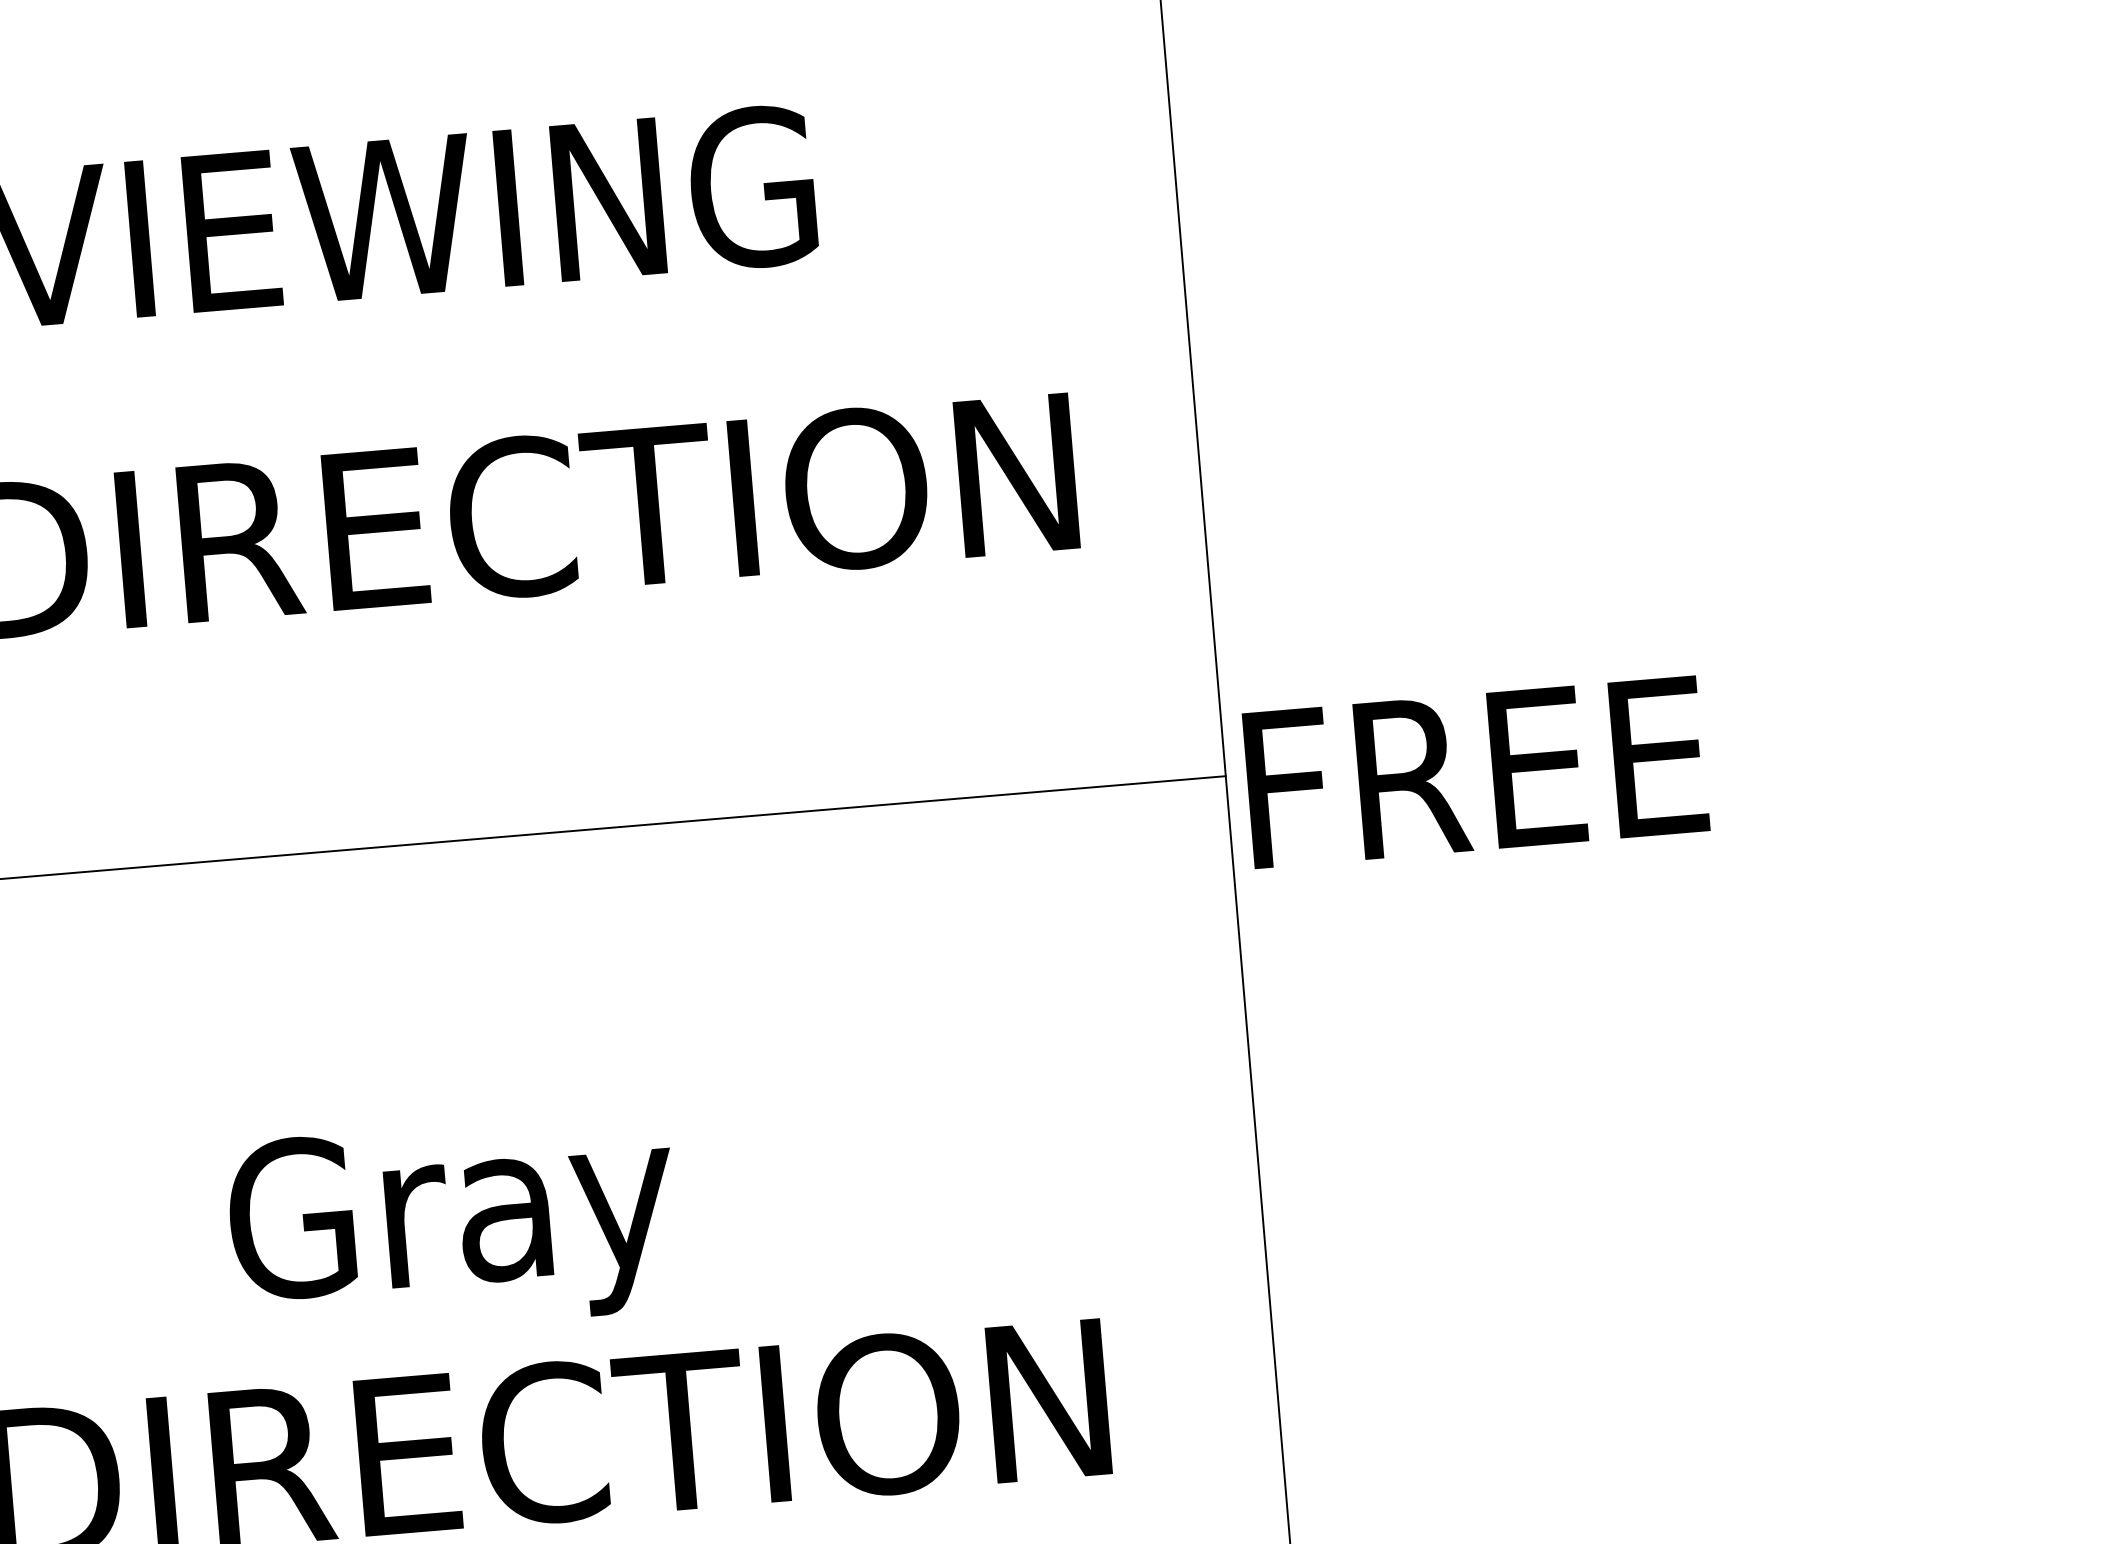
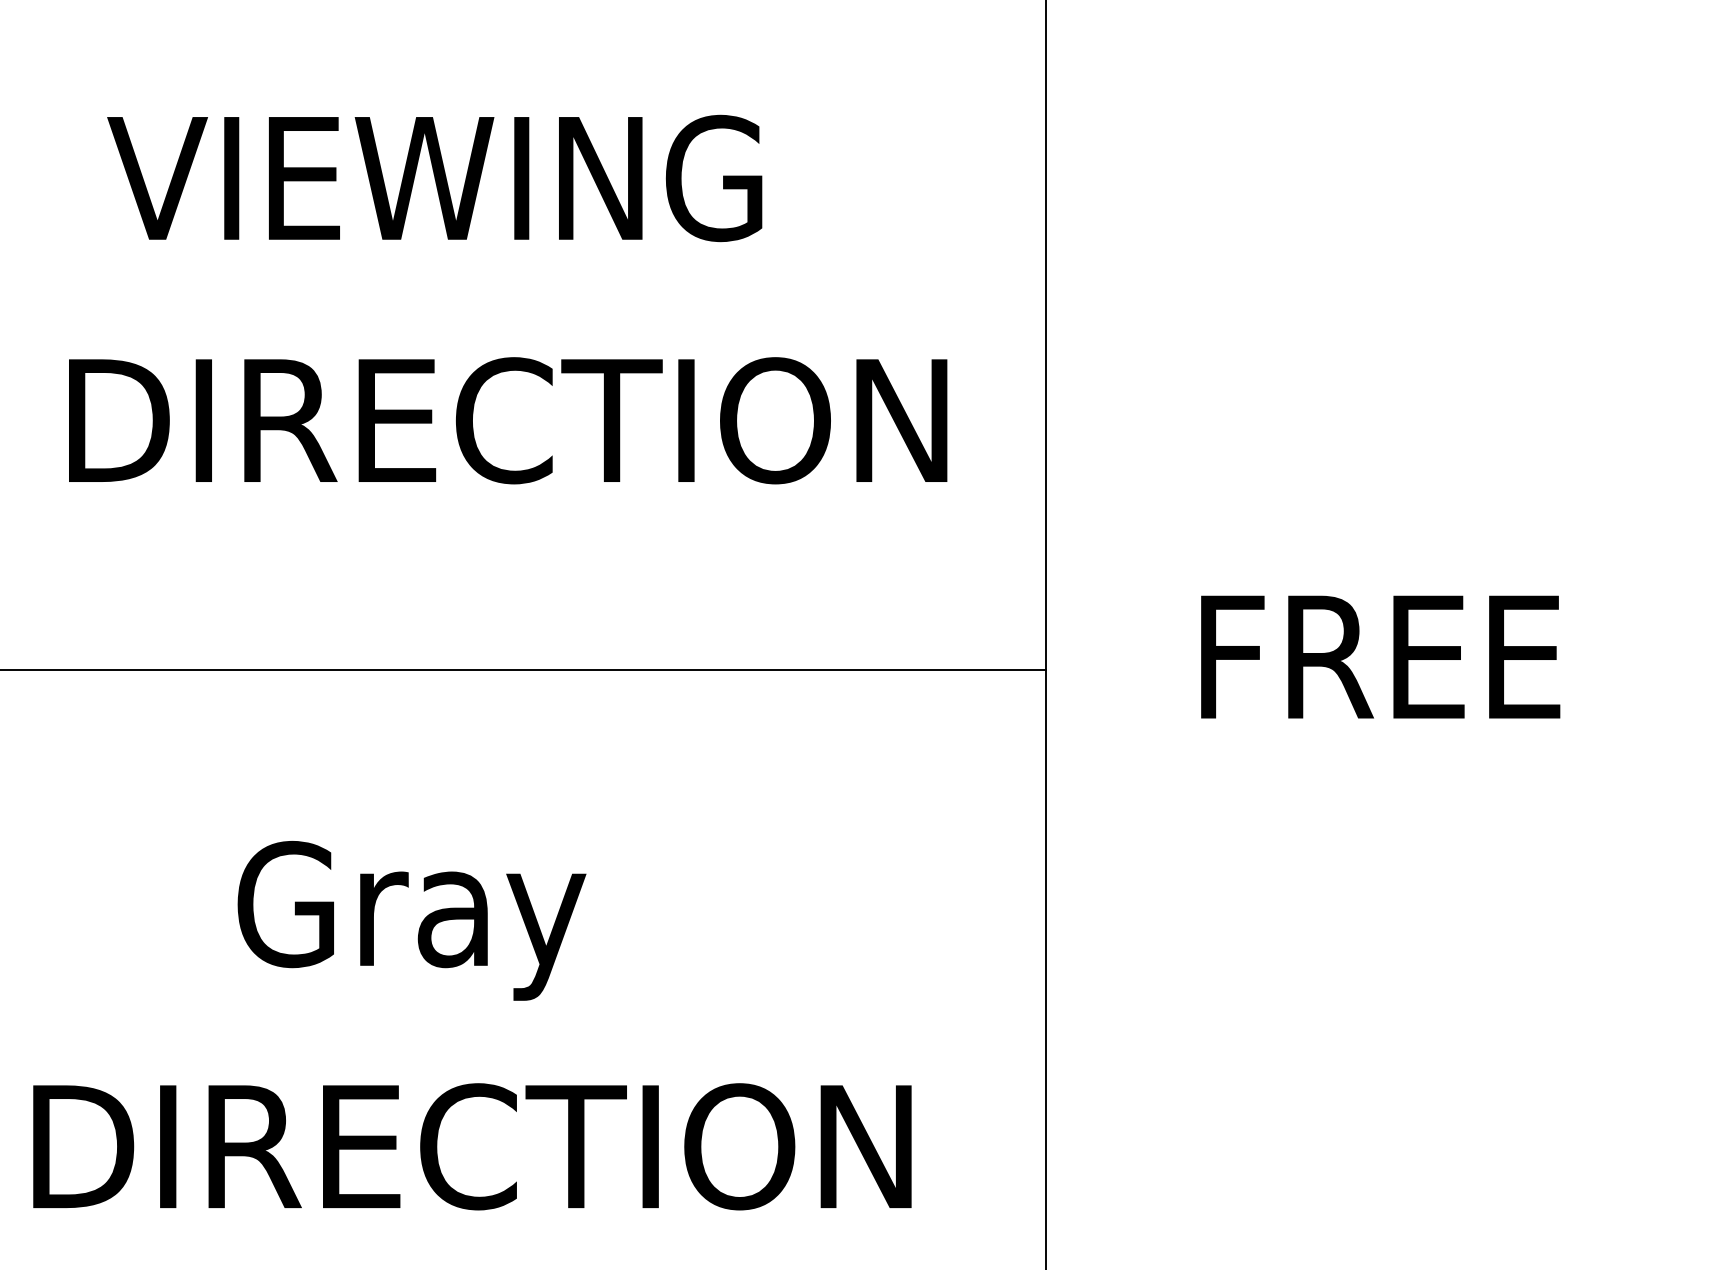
text: (1475, 771) -> (1380, 656), moved
text: (452, 1225) -> (411, 920), moved

